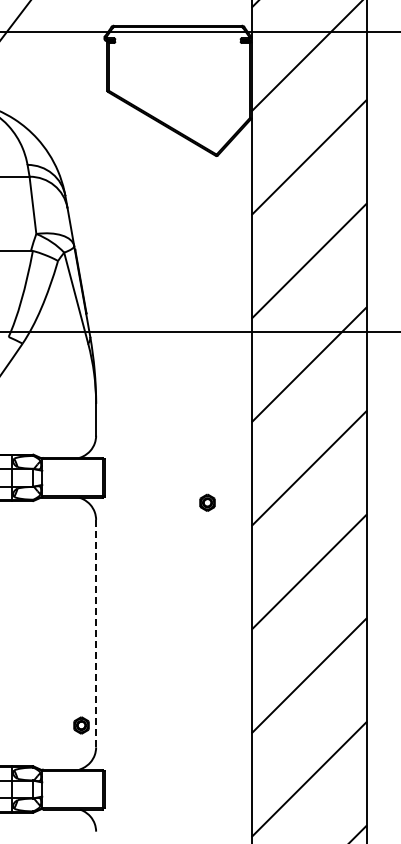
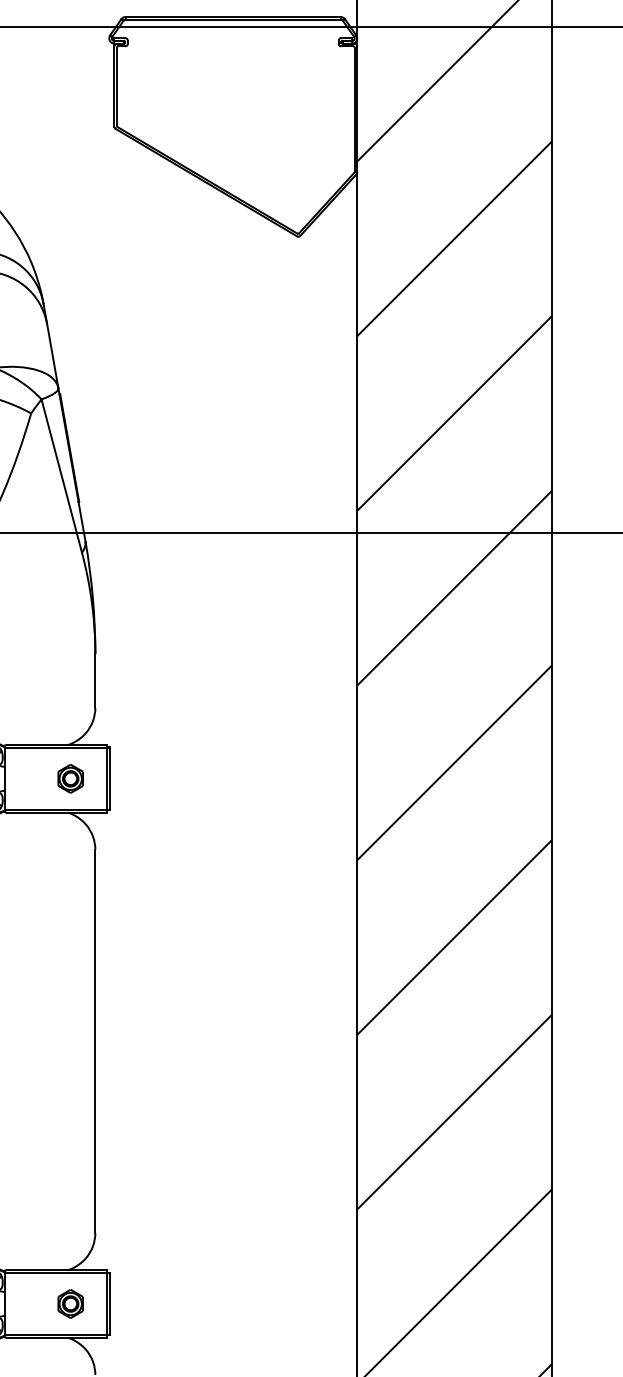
part: (207, 502) -> (70, 778), moved
line: (96, 633) -> (95, 1041), dashed -> solid
part: (81, 725) -> (70, 1303), moved

